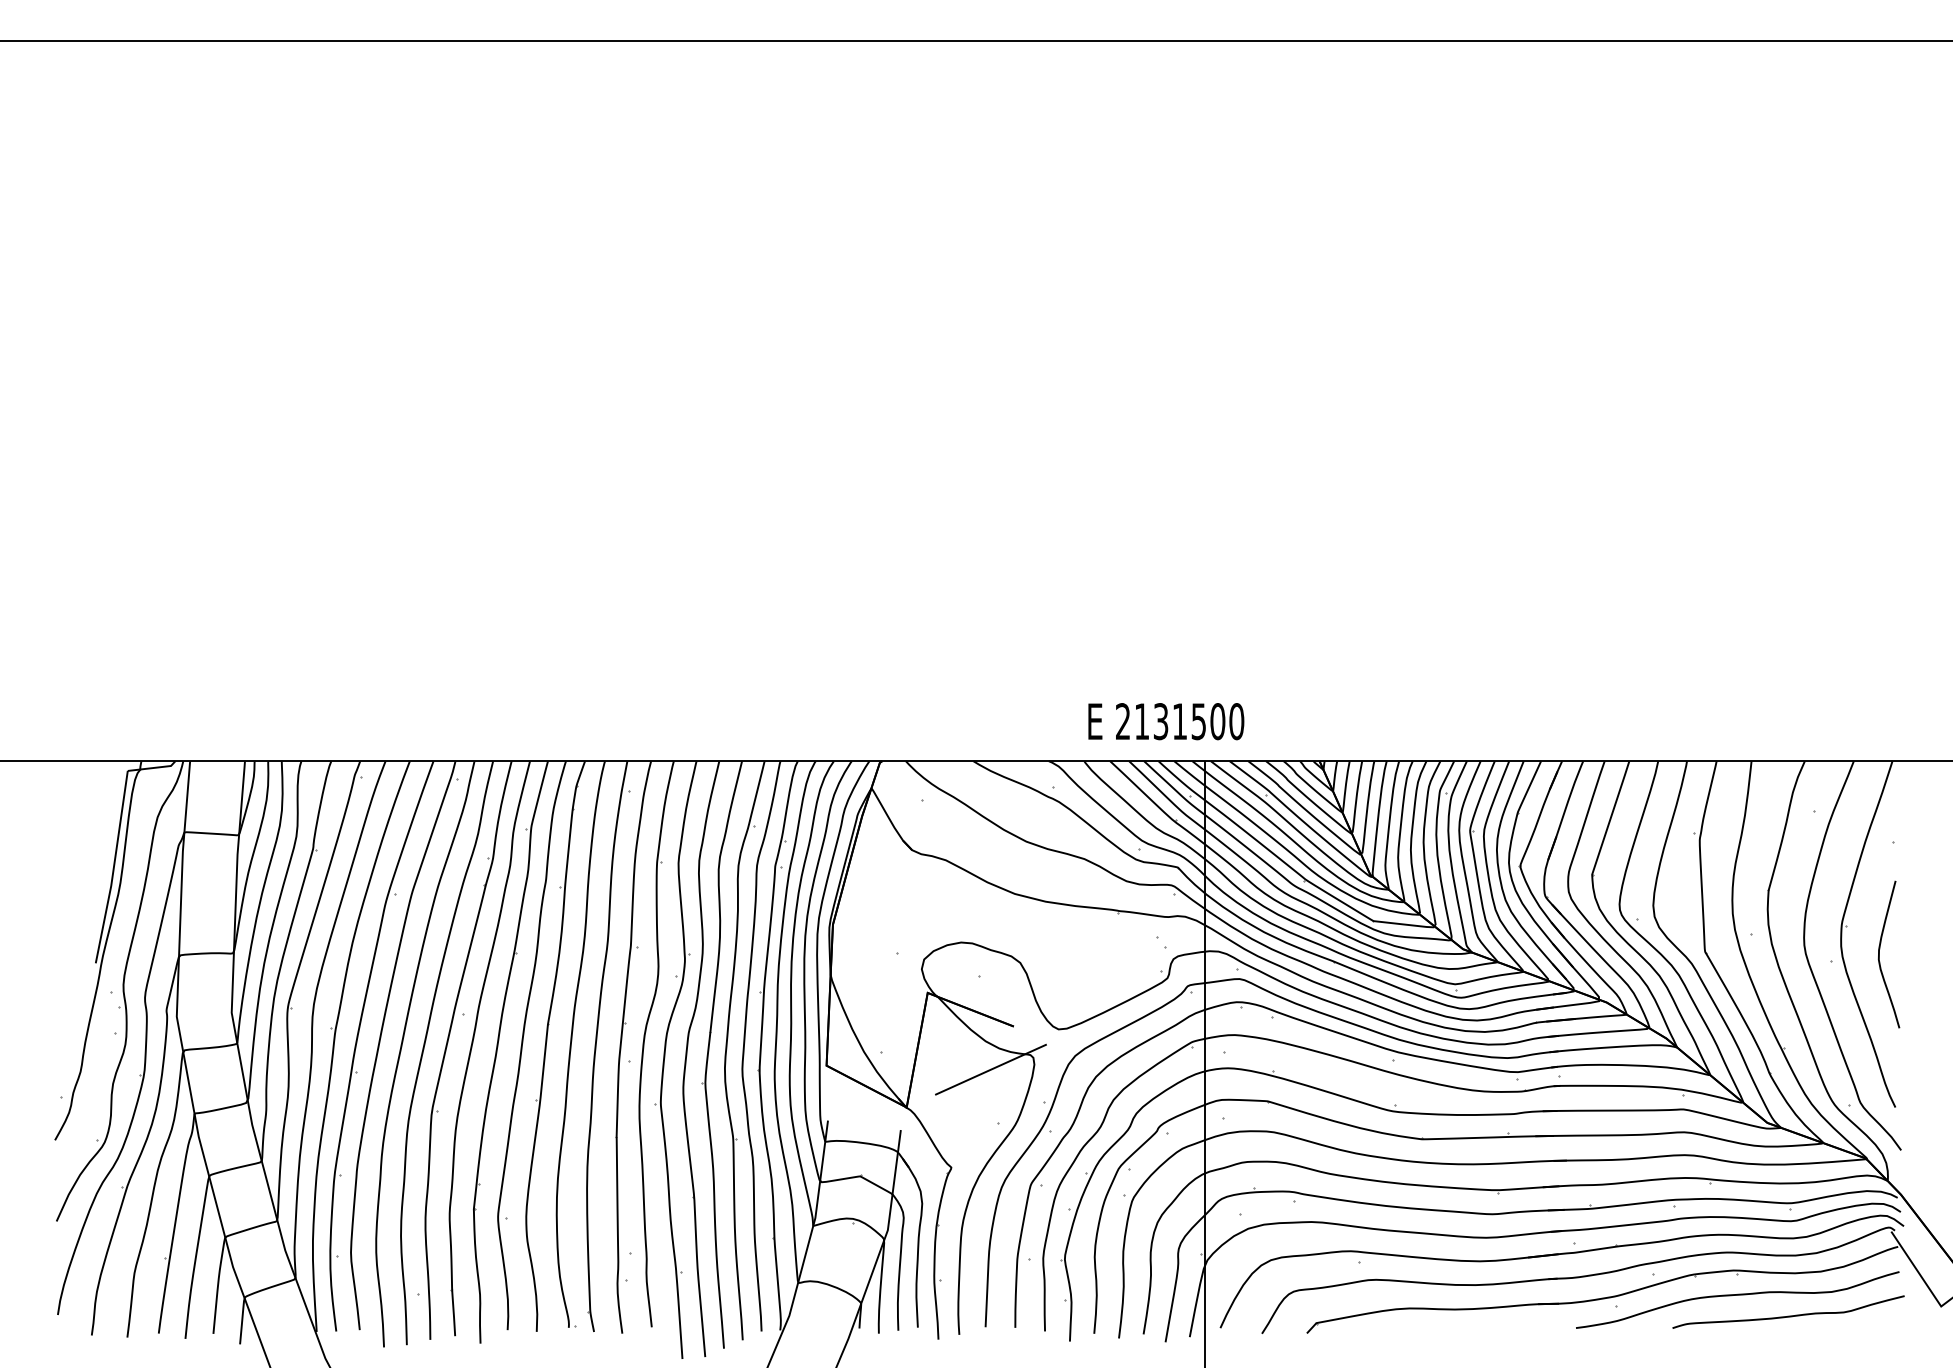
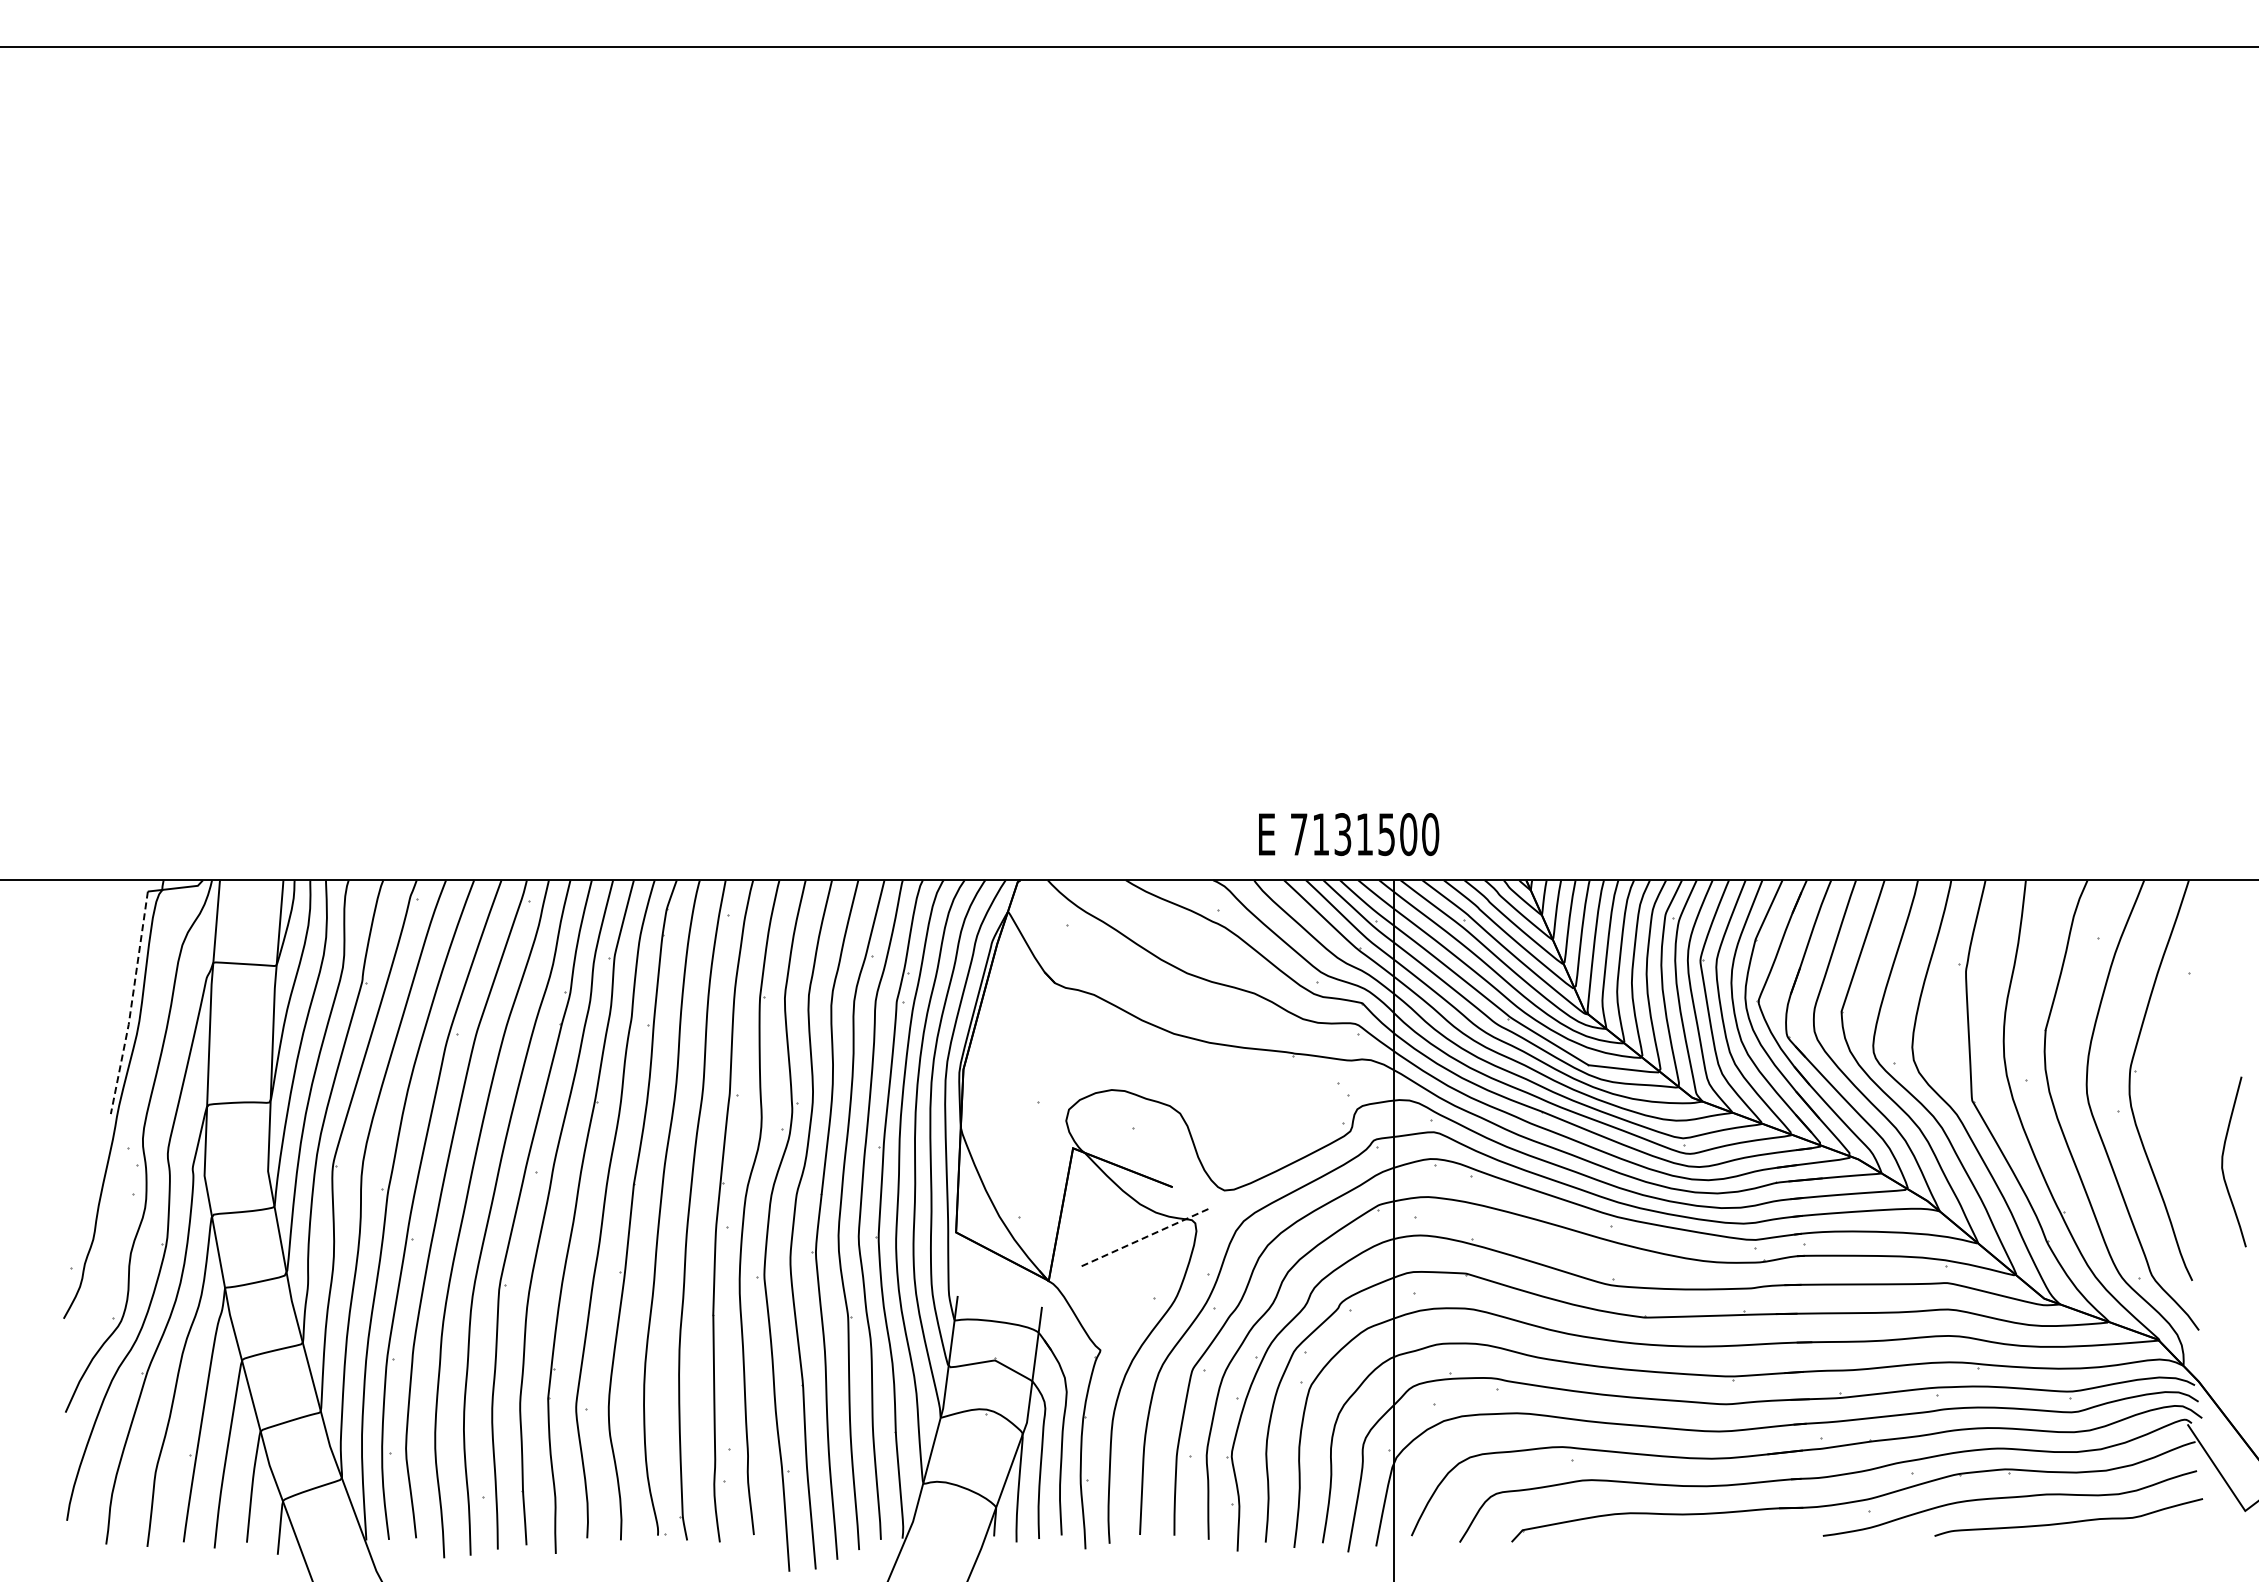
text: (1122, 721) -> (1298, 834), 2131500 -> 7131500
line: (113, 867) -> (131, 1003), solid -> dashed
curve: (1880, 954) -> (2223, 1161), moved
line: (991, 1070) -> (1146, 1237), solid -> dashed

